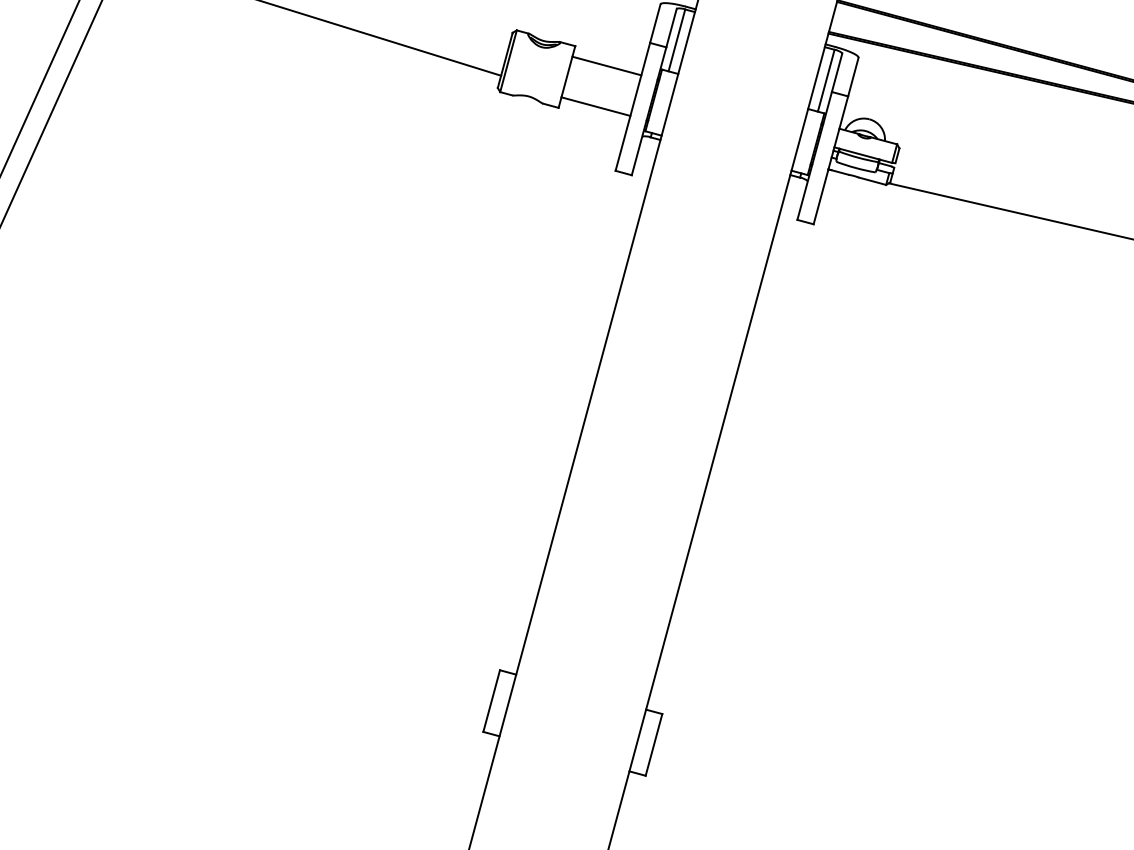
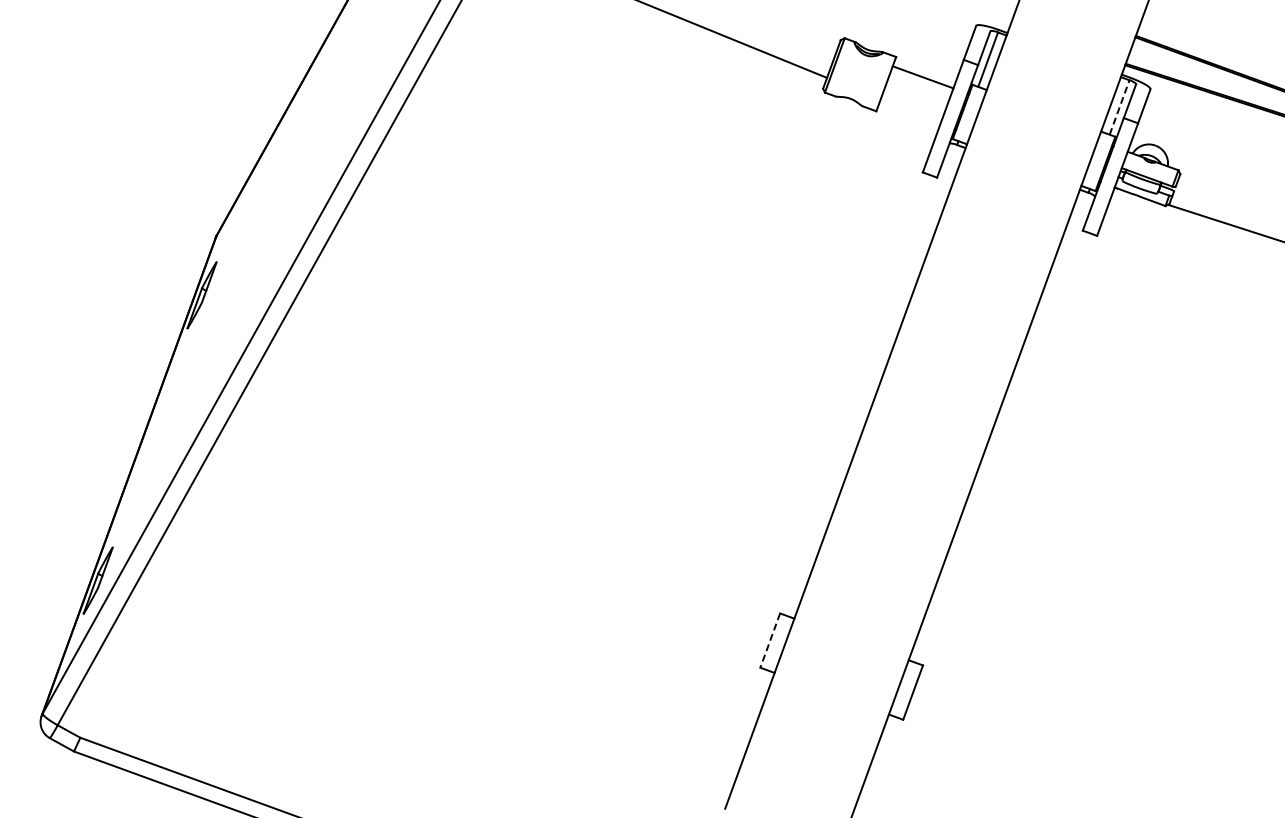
line: (826, 80) -> (1119, 107), solid -> dashed
line: (595, 107) -> (909, 113), removed
line: (491, 700) -> (770, 640), solid -> dashed

